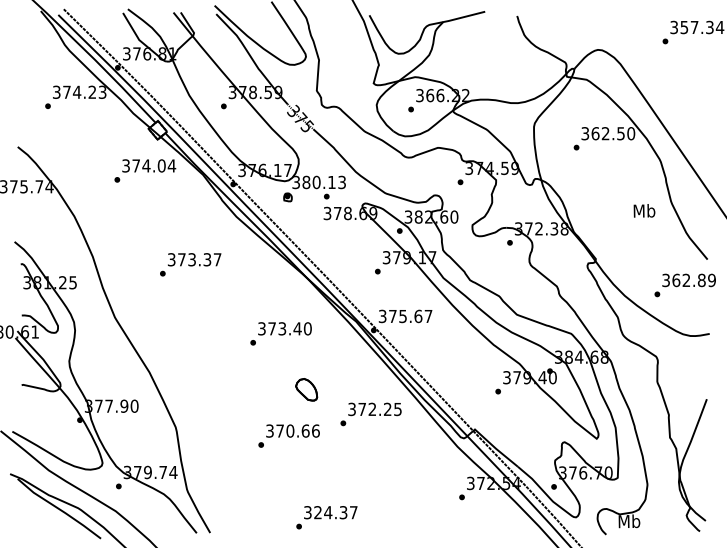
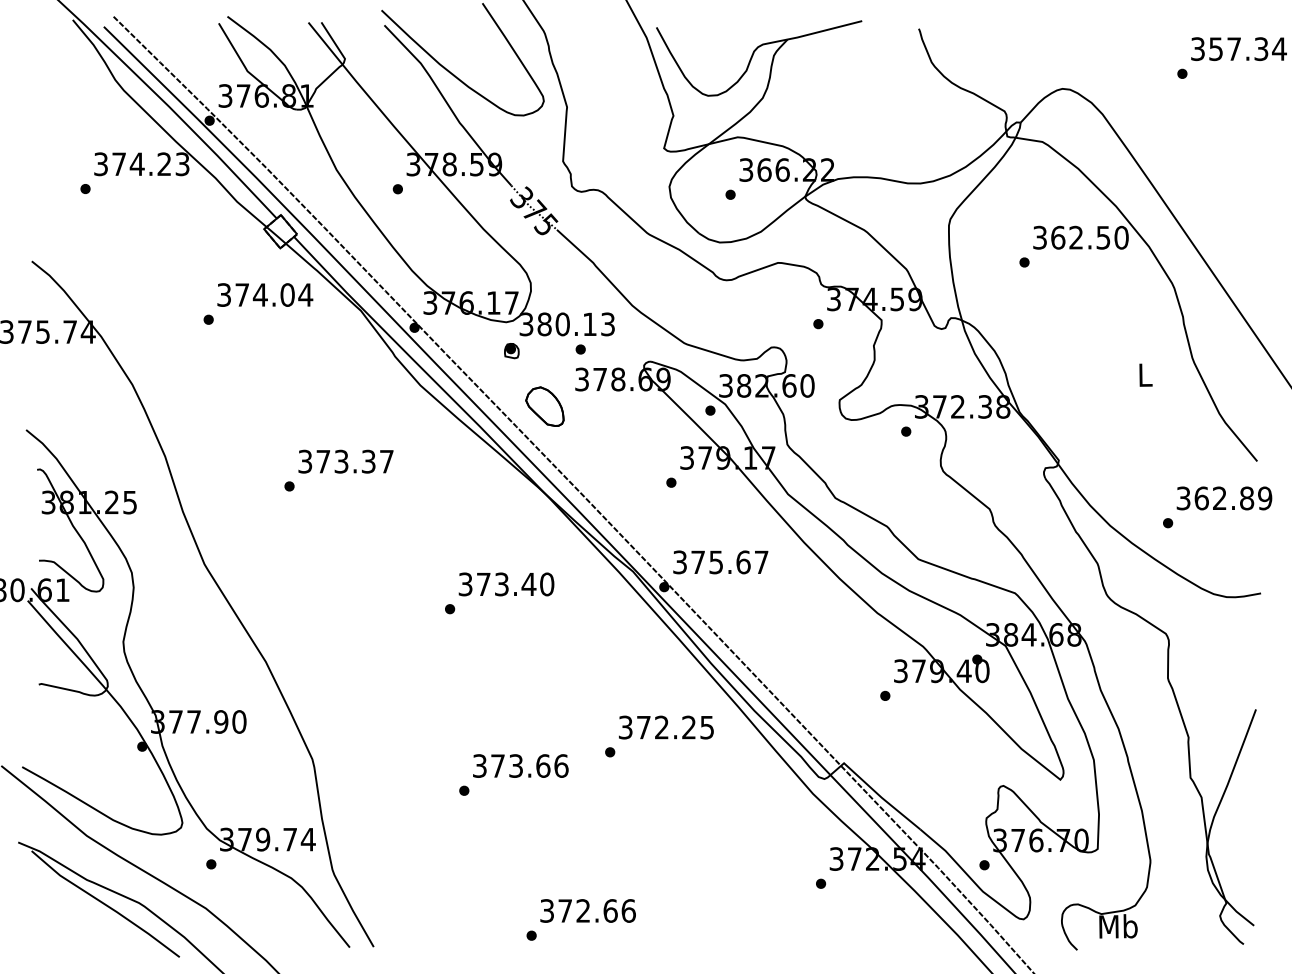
text: (644, 210) -> (1145, 374), Mb -> L
part: (306, 389) -> (544, 406), moved
text: (290, 430) -> (516, 765), 370.66 -> 373.66
text: (335, 512) -> (596, 910), 324.37 -> 372.66

